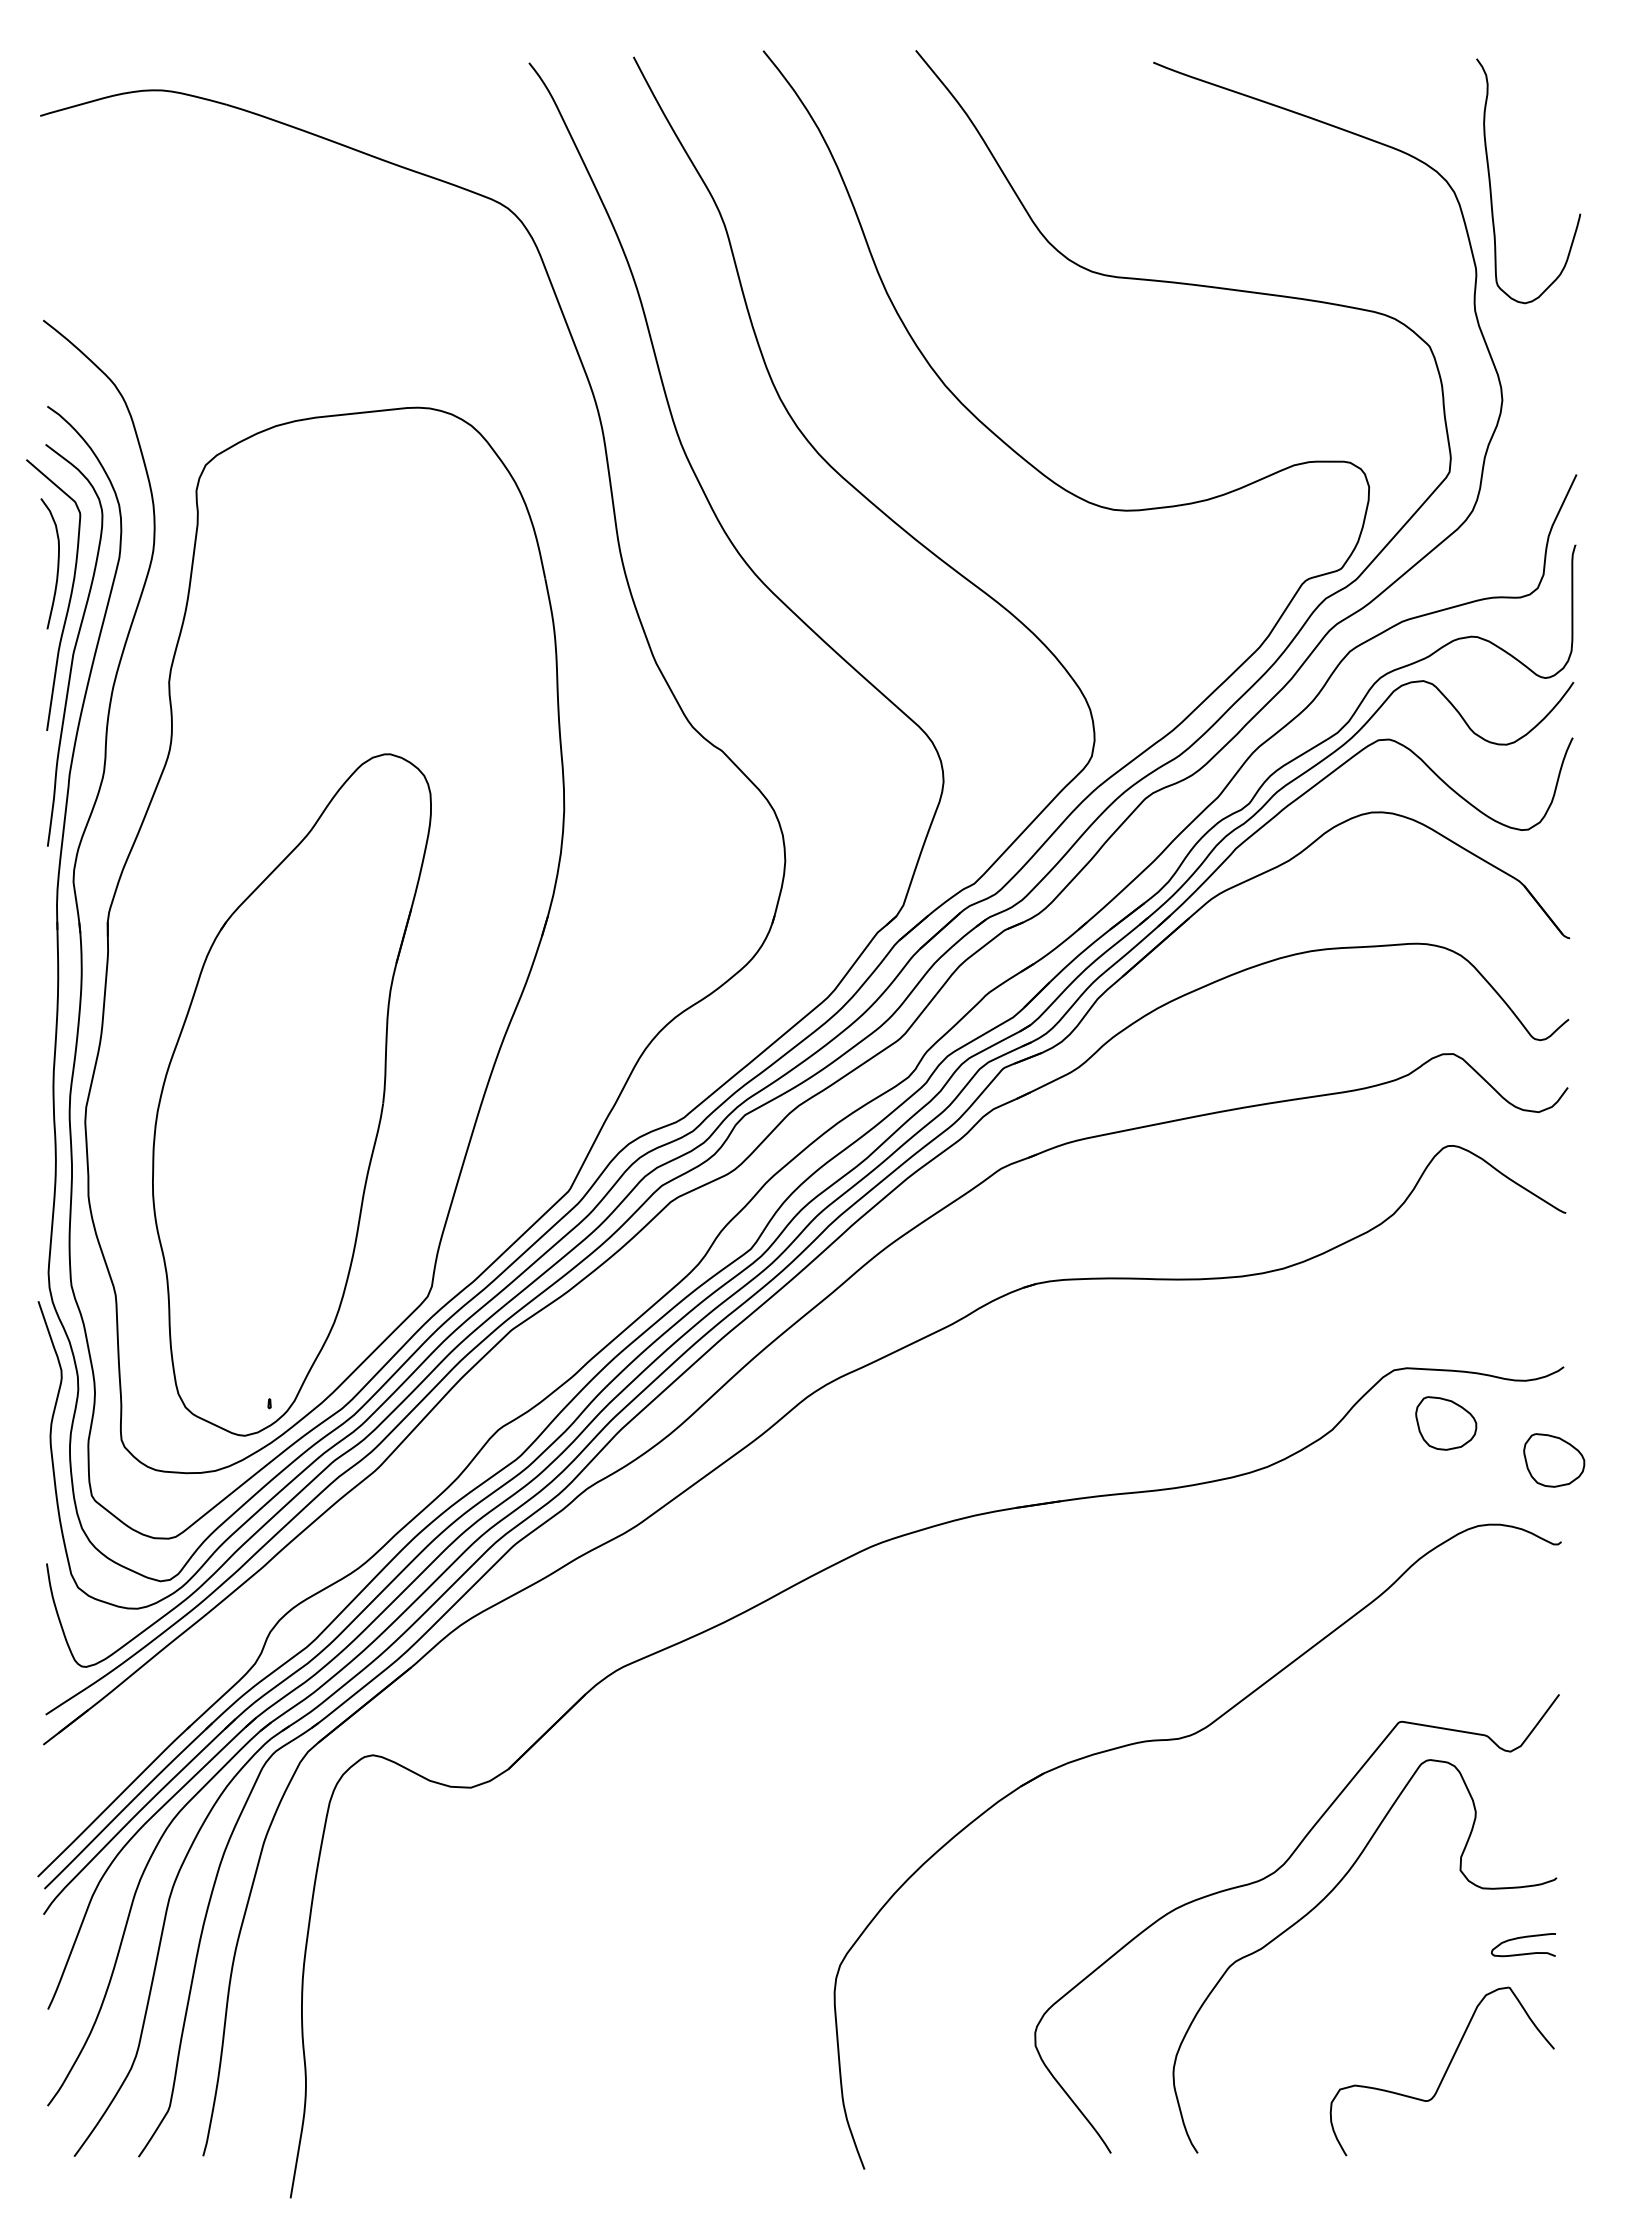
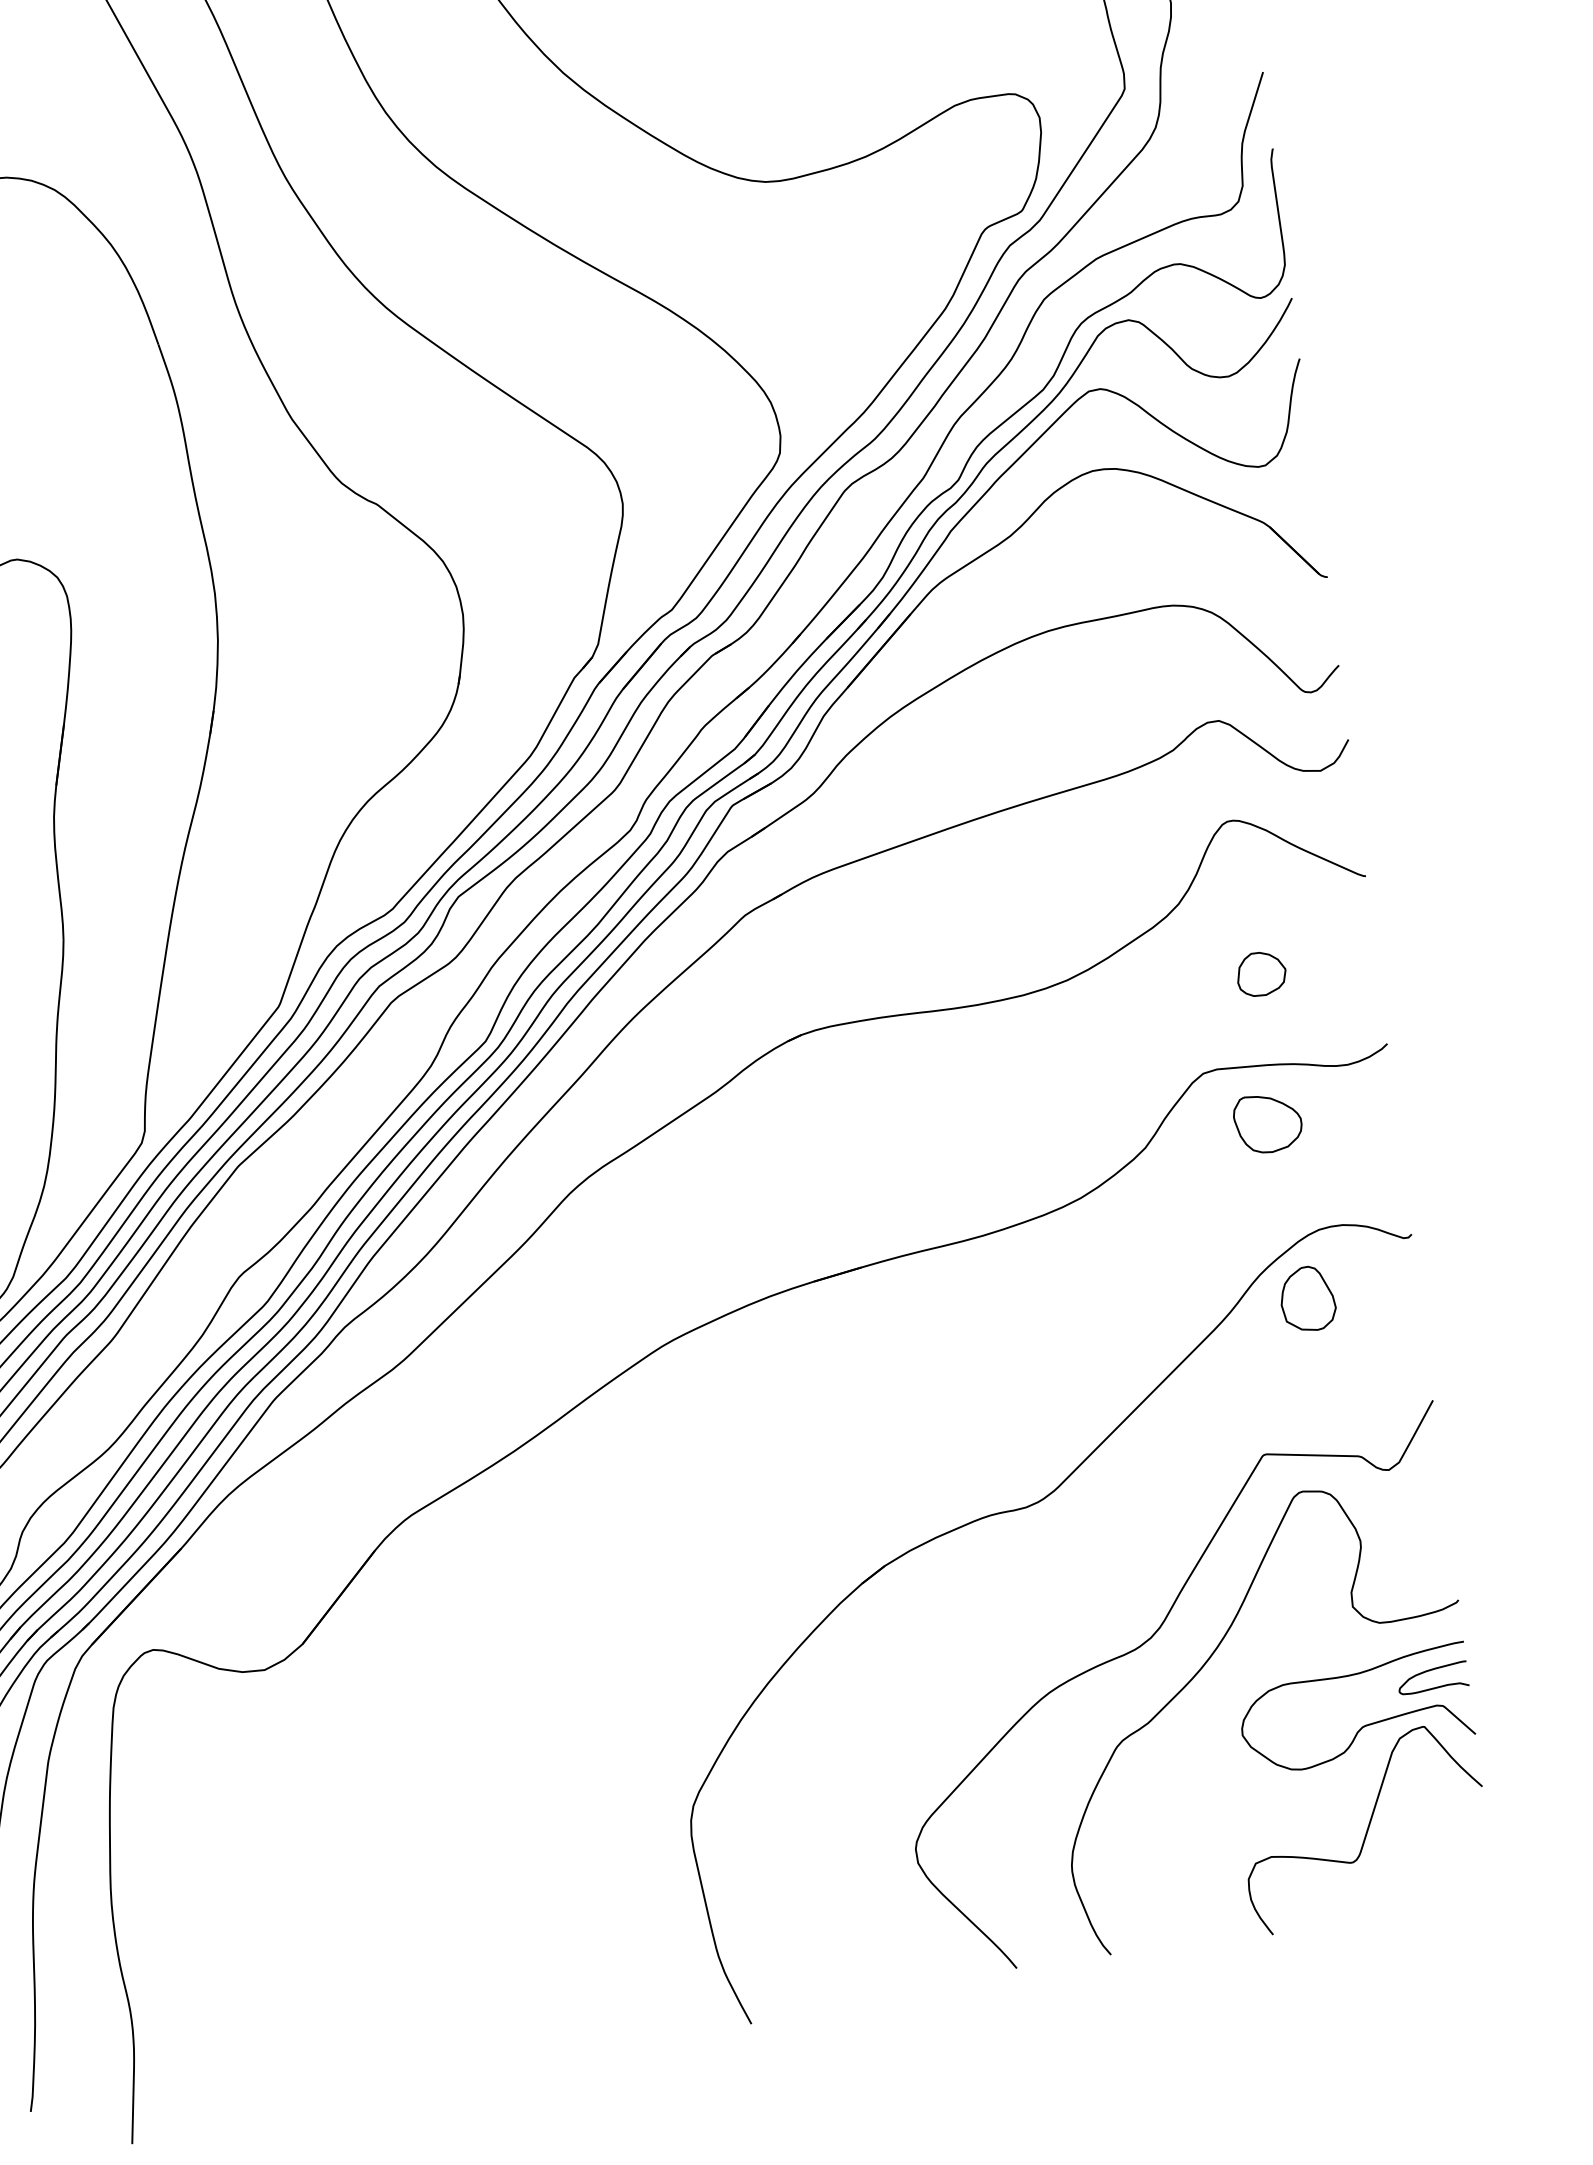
part: (1459, 1287) -> (1261, 973), added
part: (1554, 1460) -> (1391, 1146), removed
part: (1459, 1586) -> (1307, 1298), added
curve: (1455, 1978) -> (1364, 1725), added

